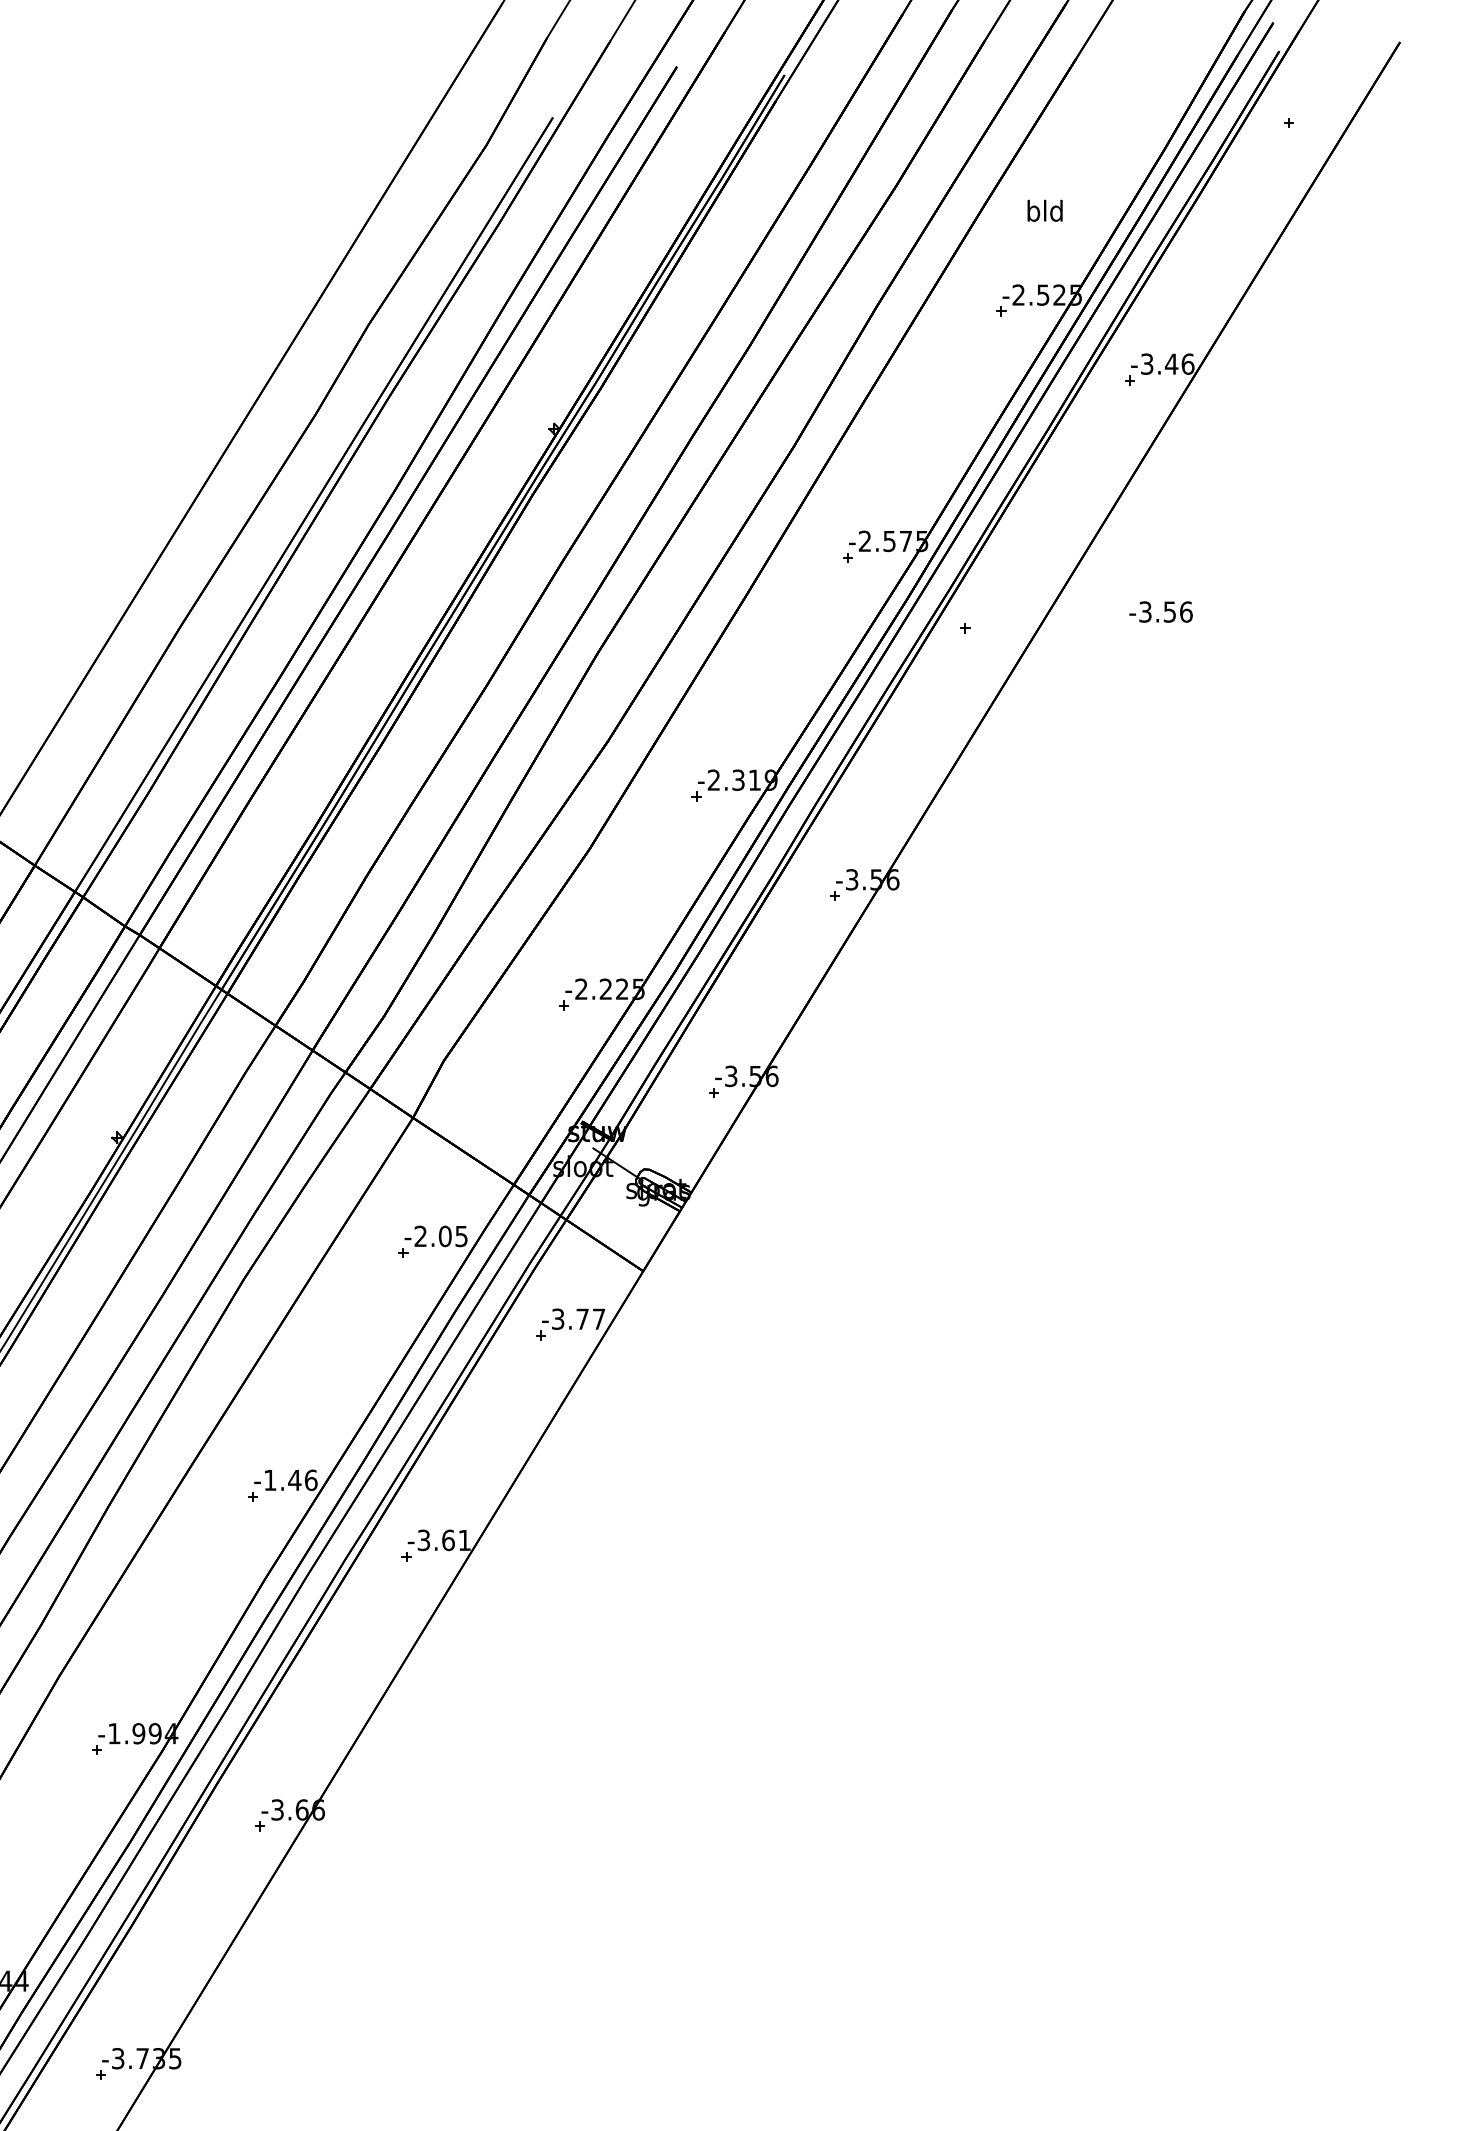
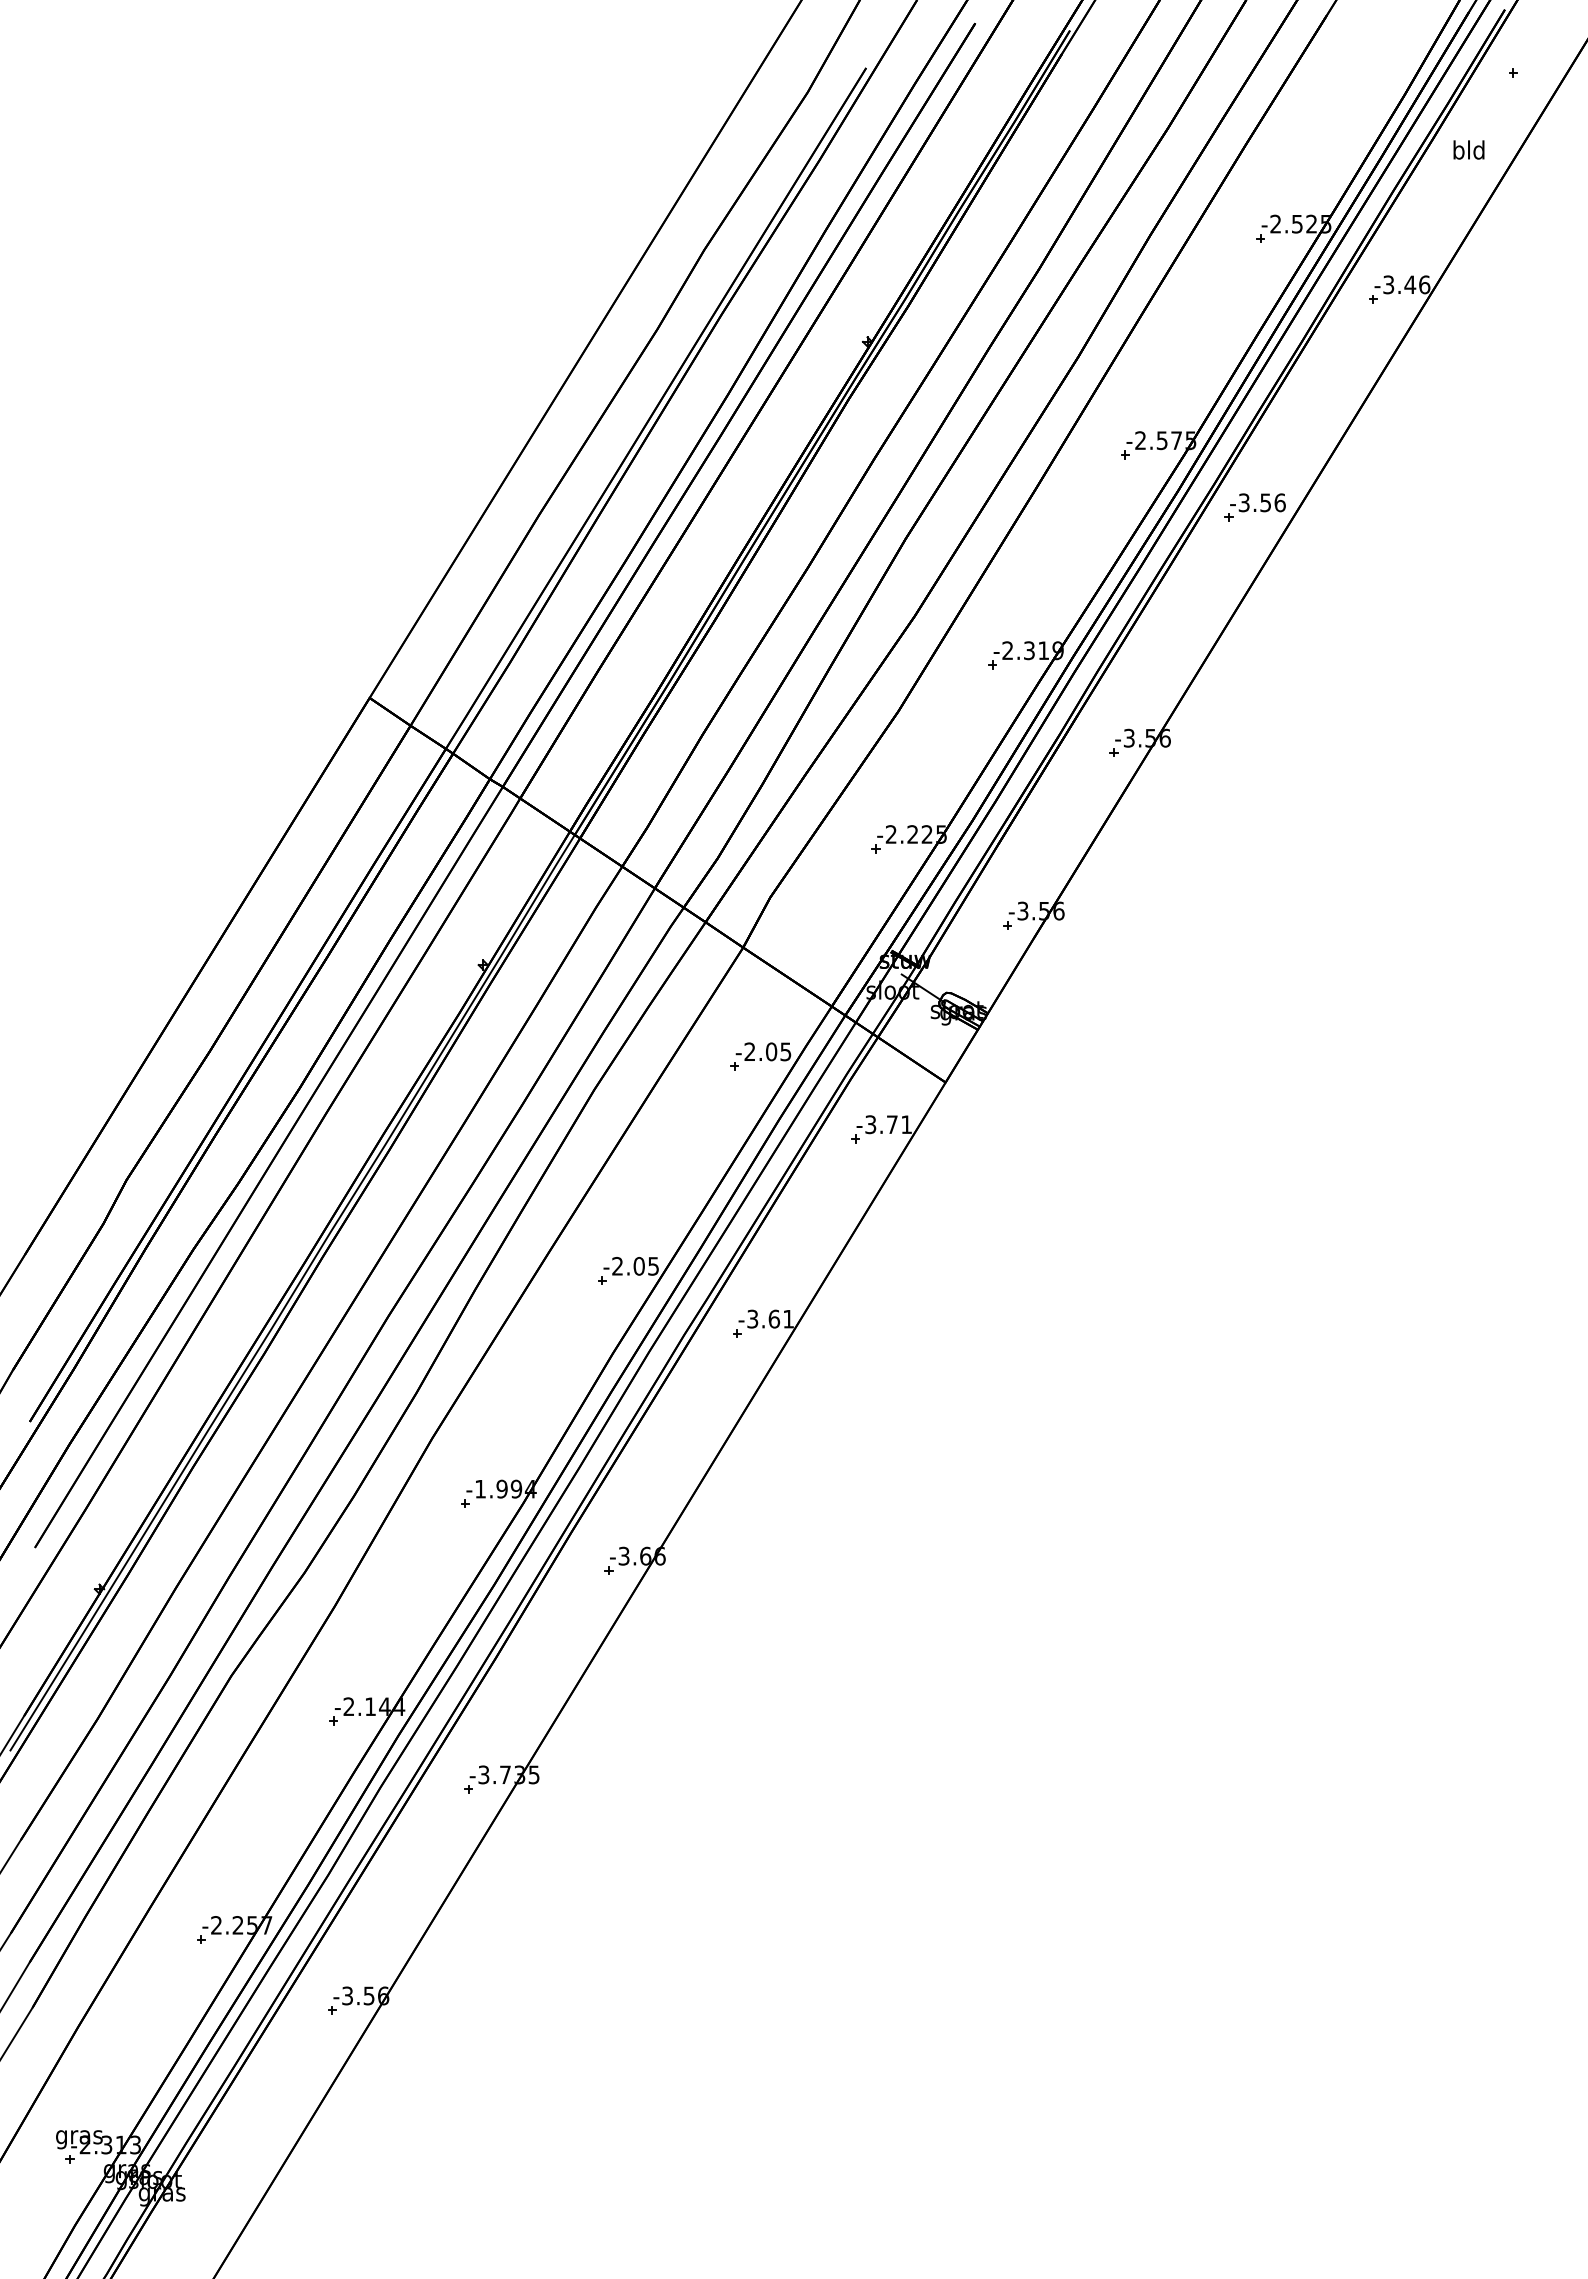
text: (1044, 210) -> (1468, 149), moved
text: (1160, 611) -> (1257, 502), moved
text: (598, 1319) -> (906, 1124), -3.77 -> -3.71
text: (290, 1480) -> (635, 1266), -1.46 -> -2.05

